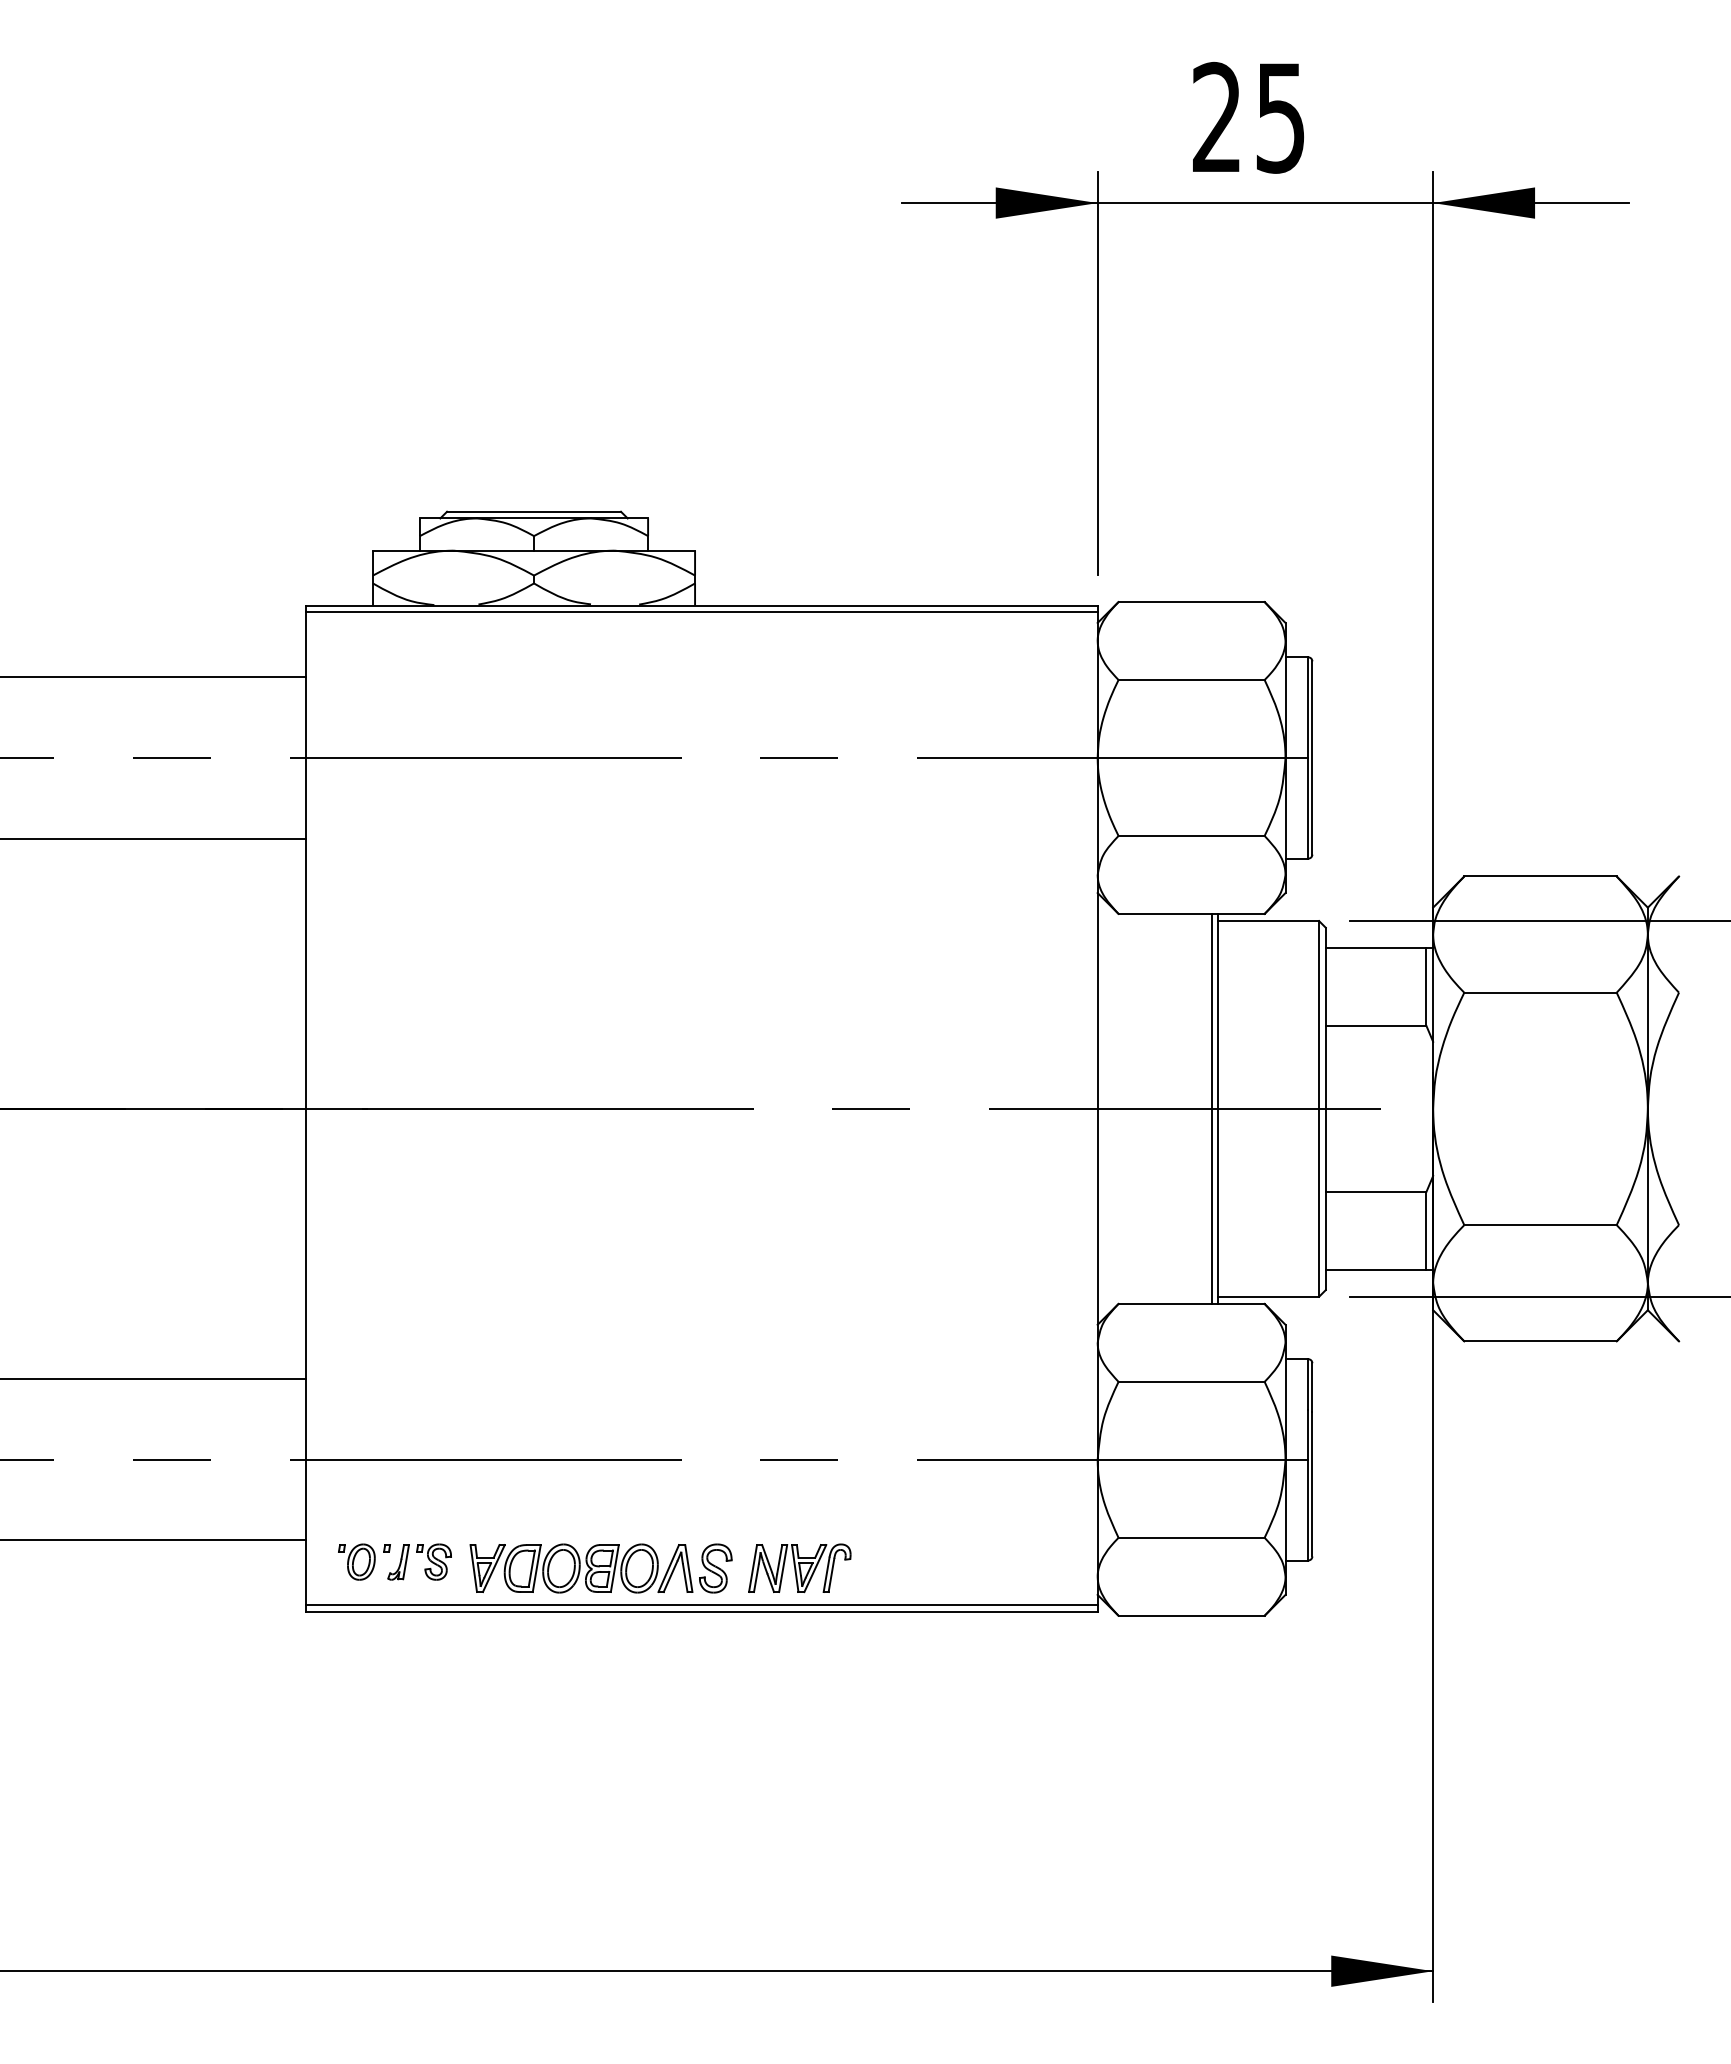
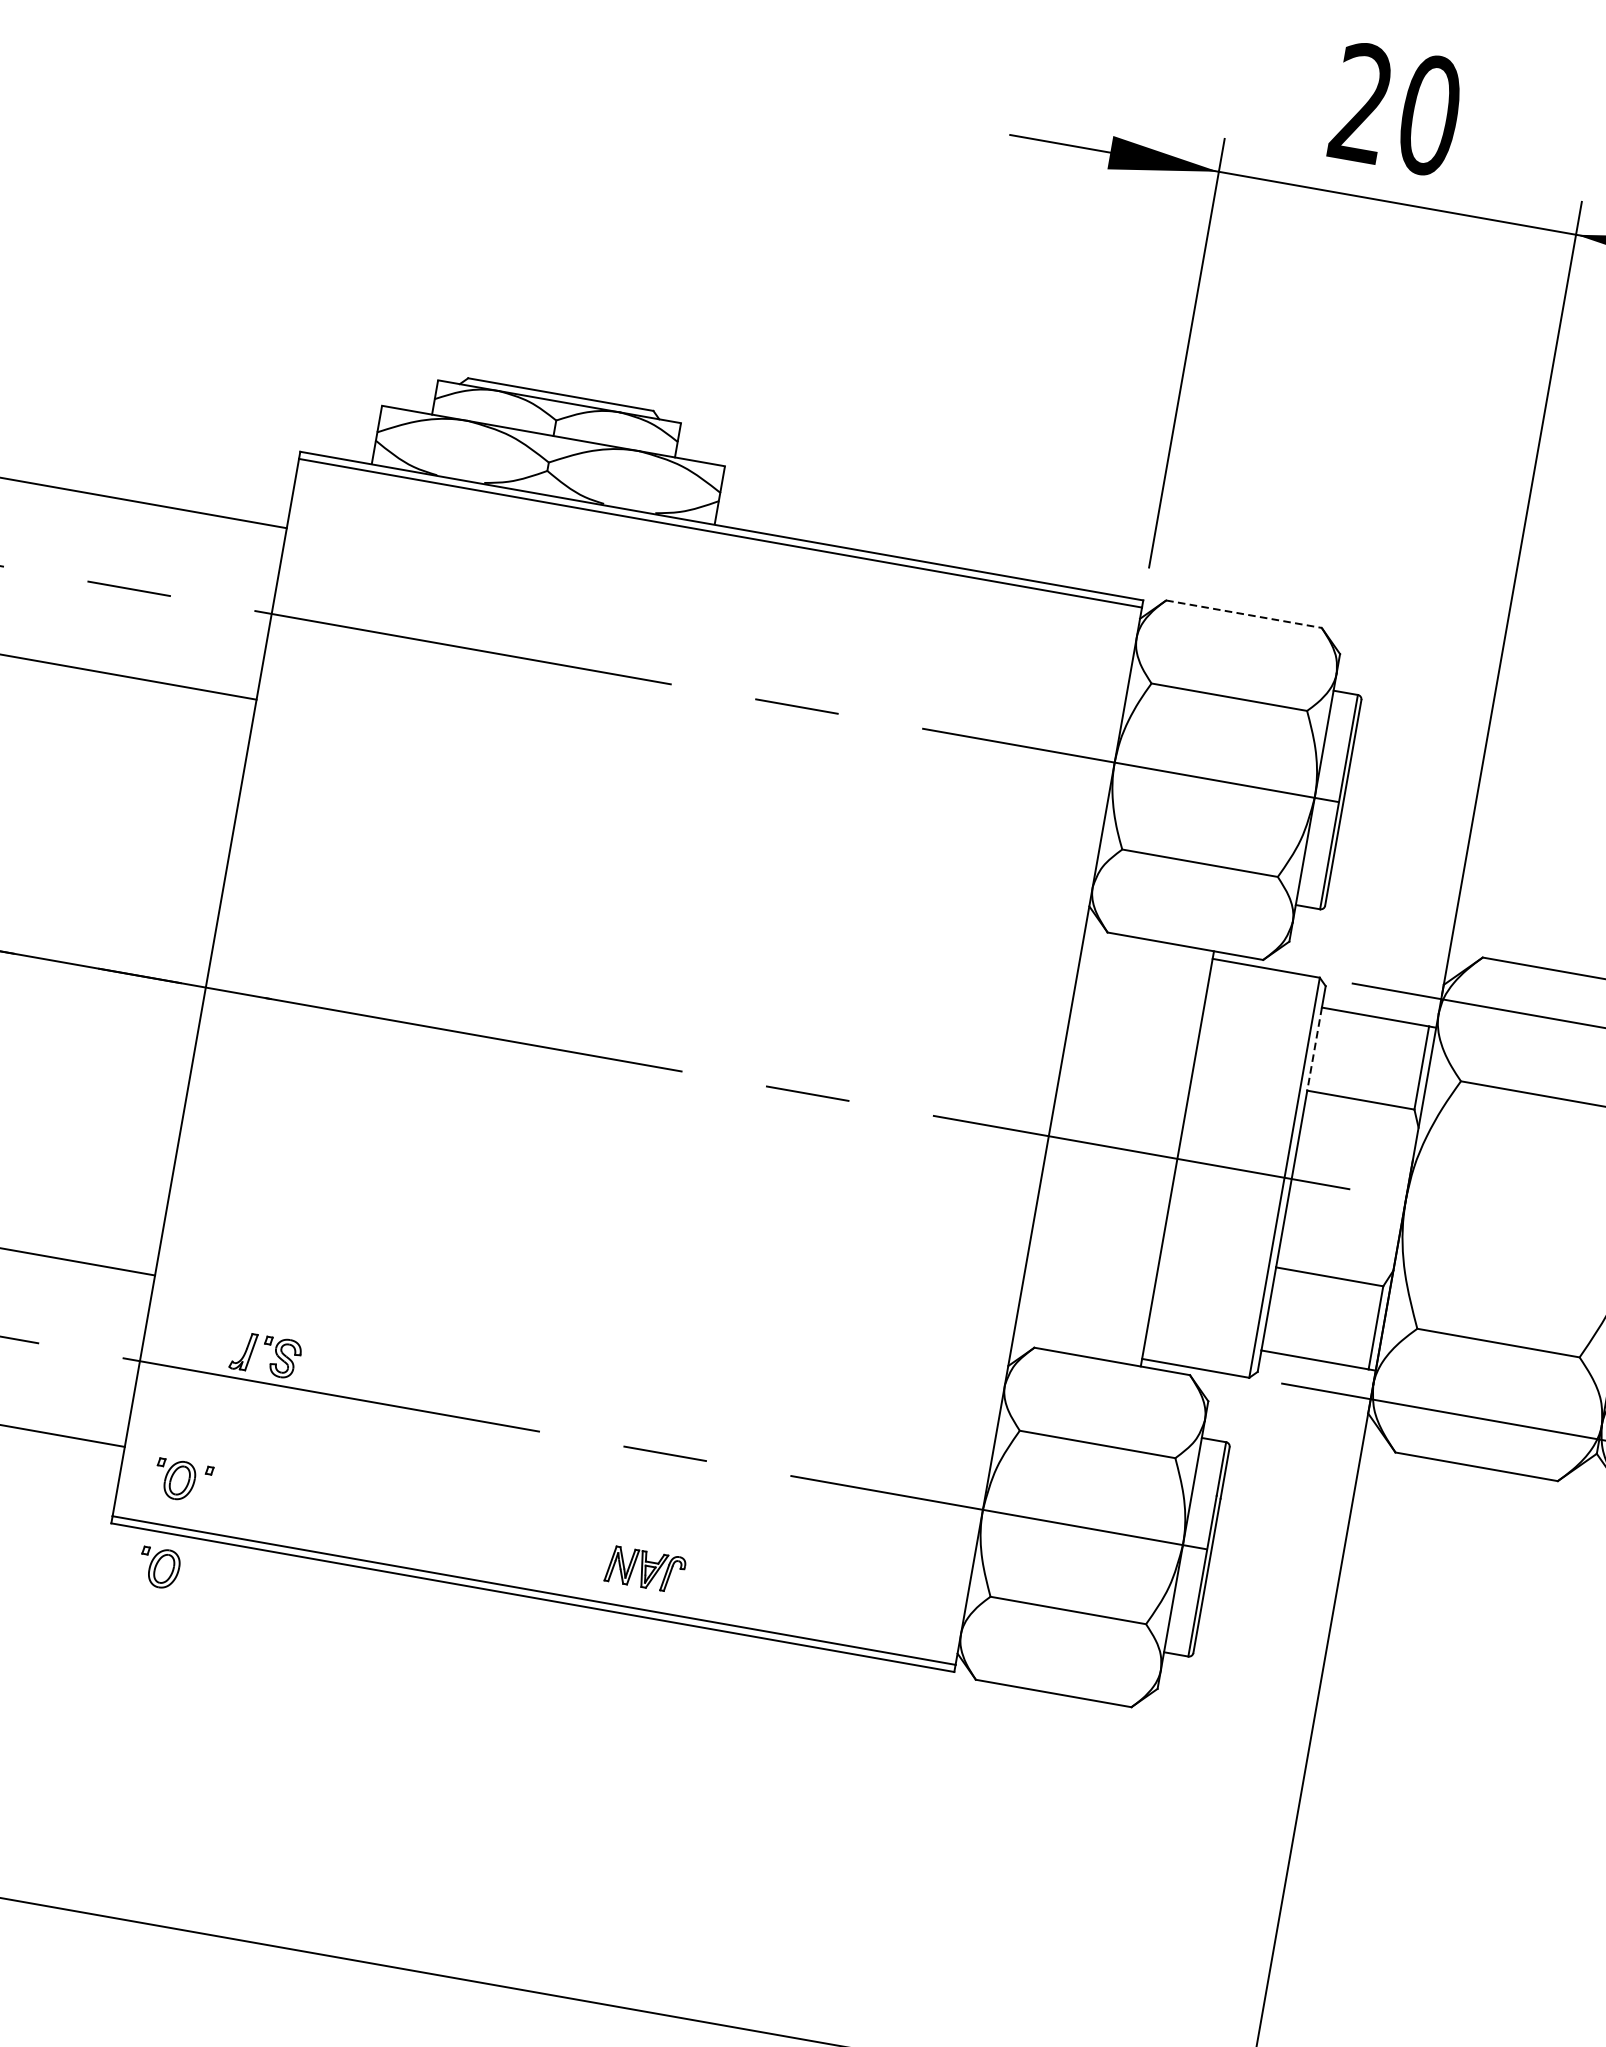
text: (1280, 117) -> (1429, 114), 25 -> 20
line: (1192, 602) -> (1244, 614), solid -> dashed
line: (1325, 987) -> (1314, 1049), solid -> dashed
line: (1211, 1108) -> (1170, 1157), removed
part: (427, 1558) -> (274, 1352), moved
part: (600, 1568) -> (433, 1532), removed
part: (799, 1568) -> (645, 1569), size x0.7
part: (356, 1644) -> (159, 1567), added

